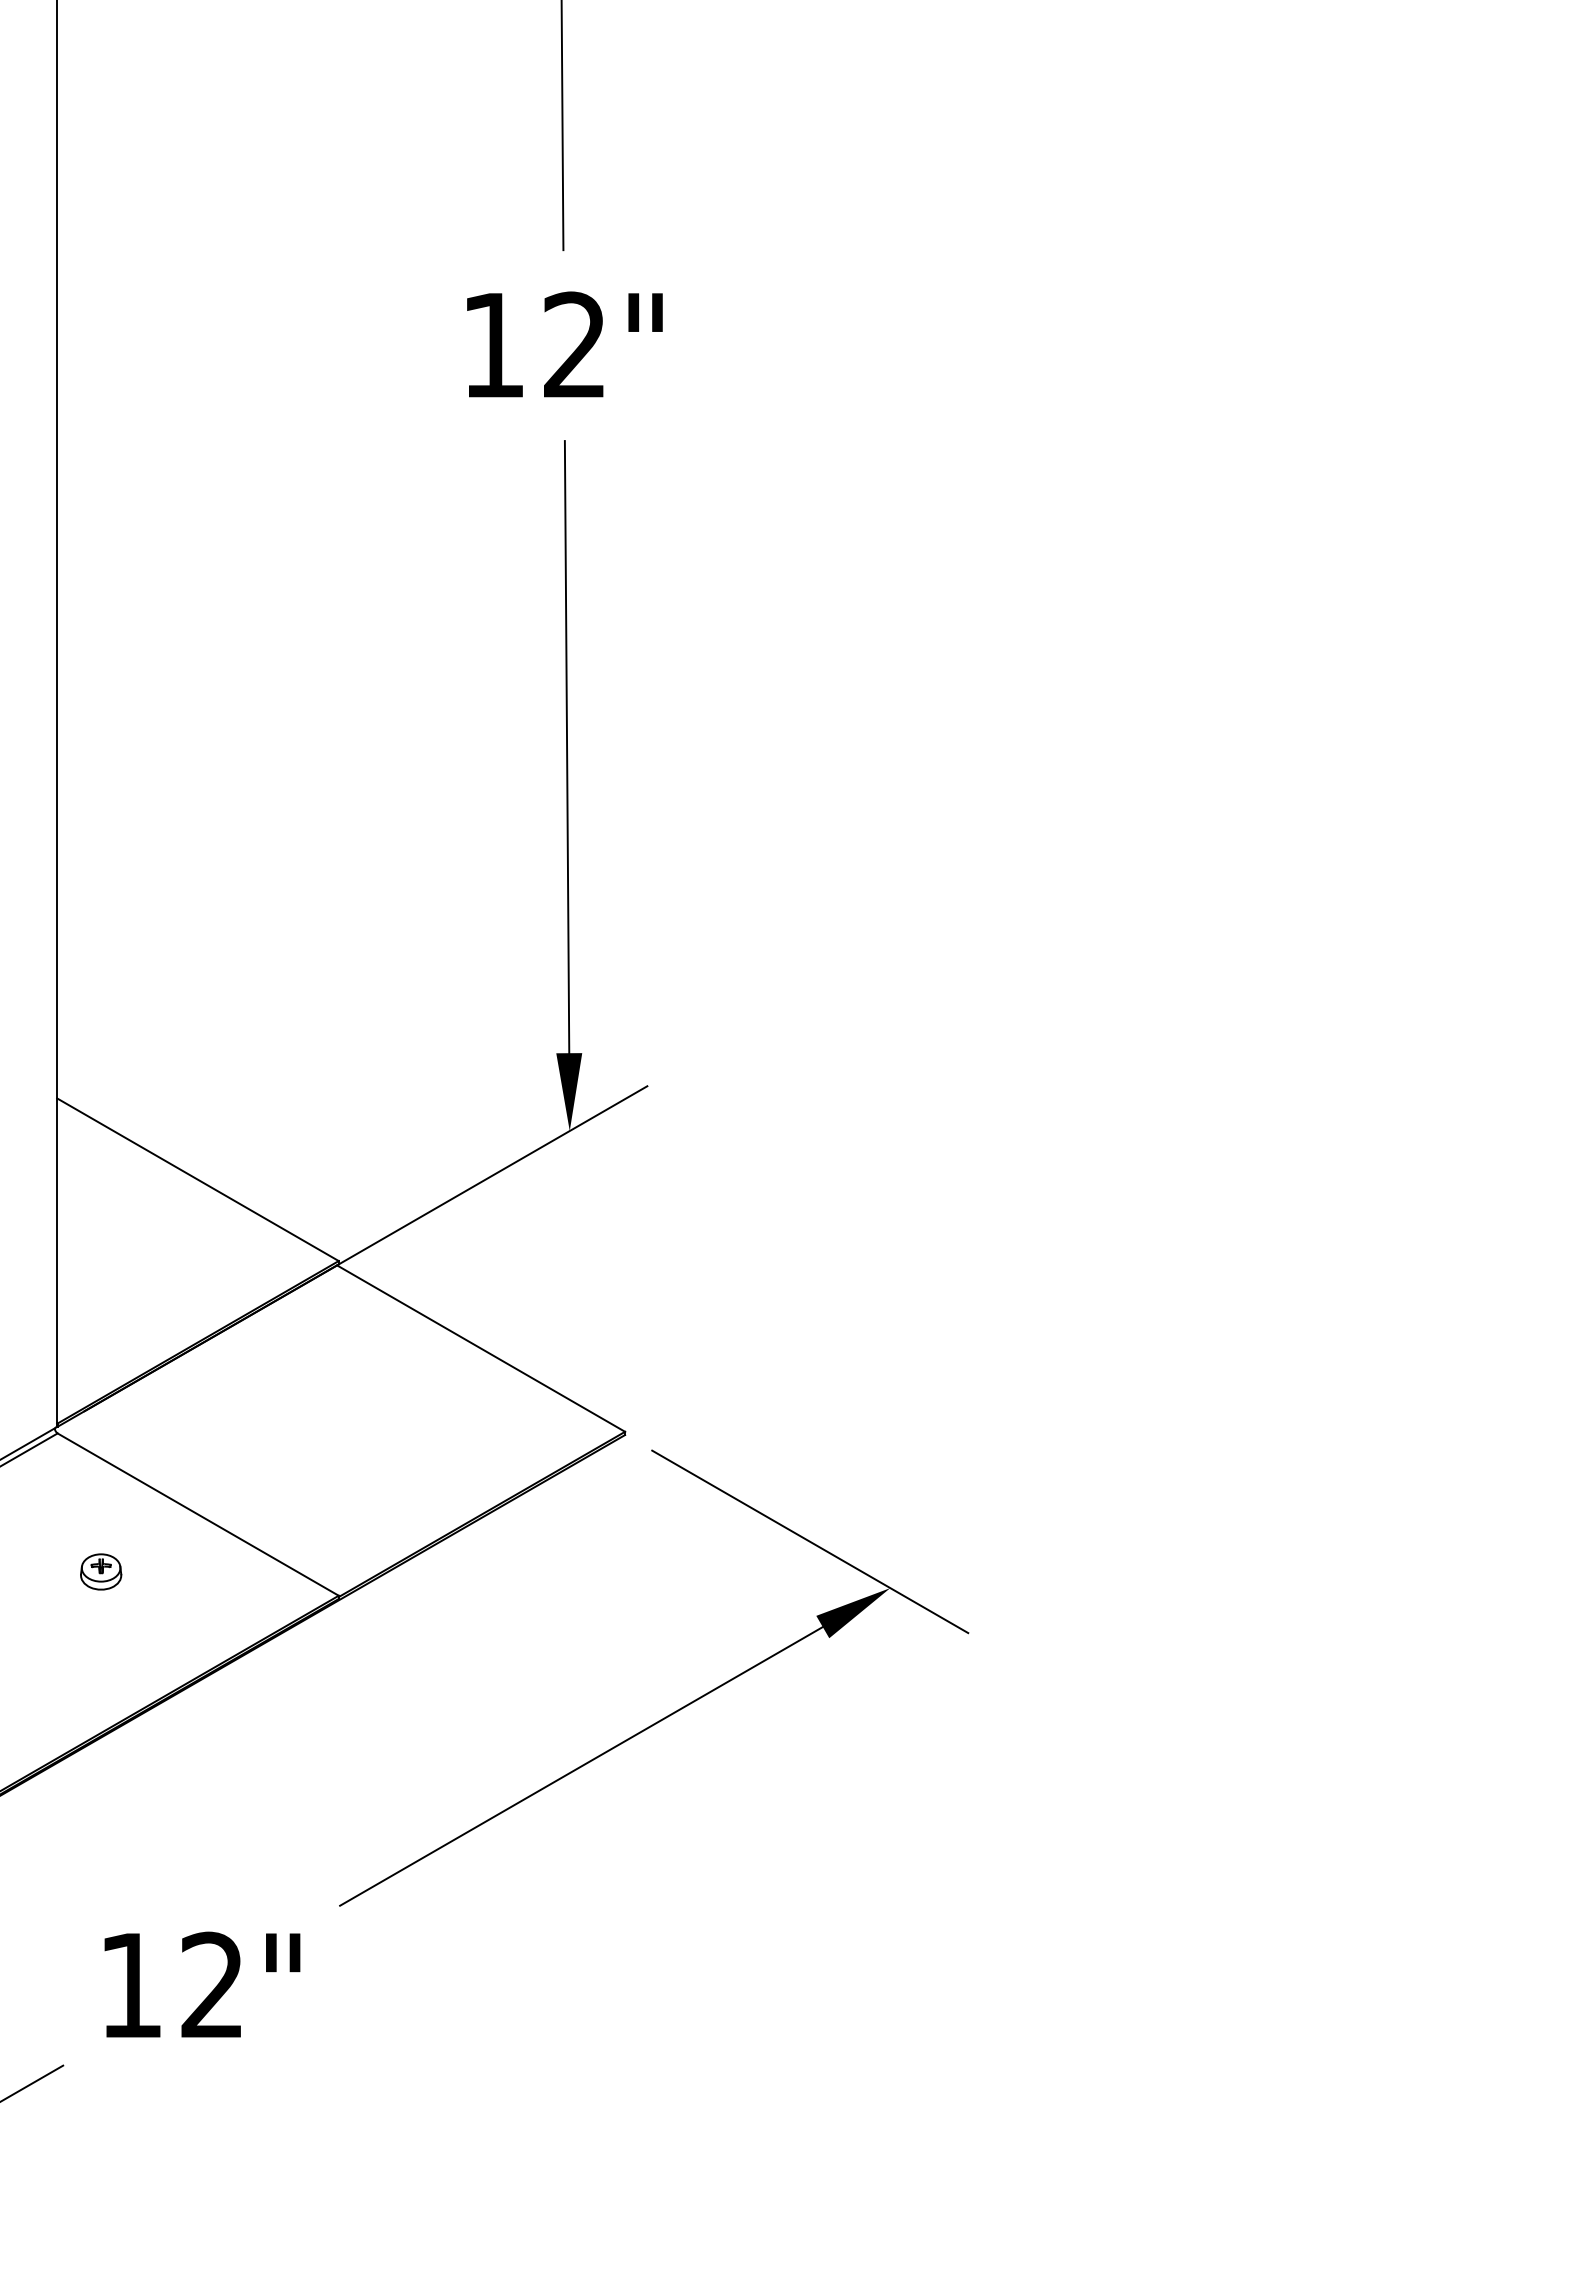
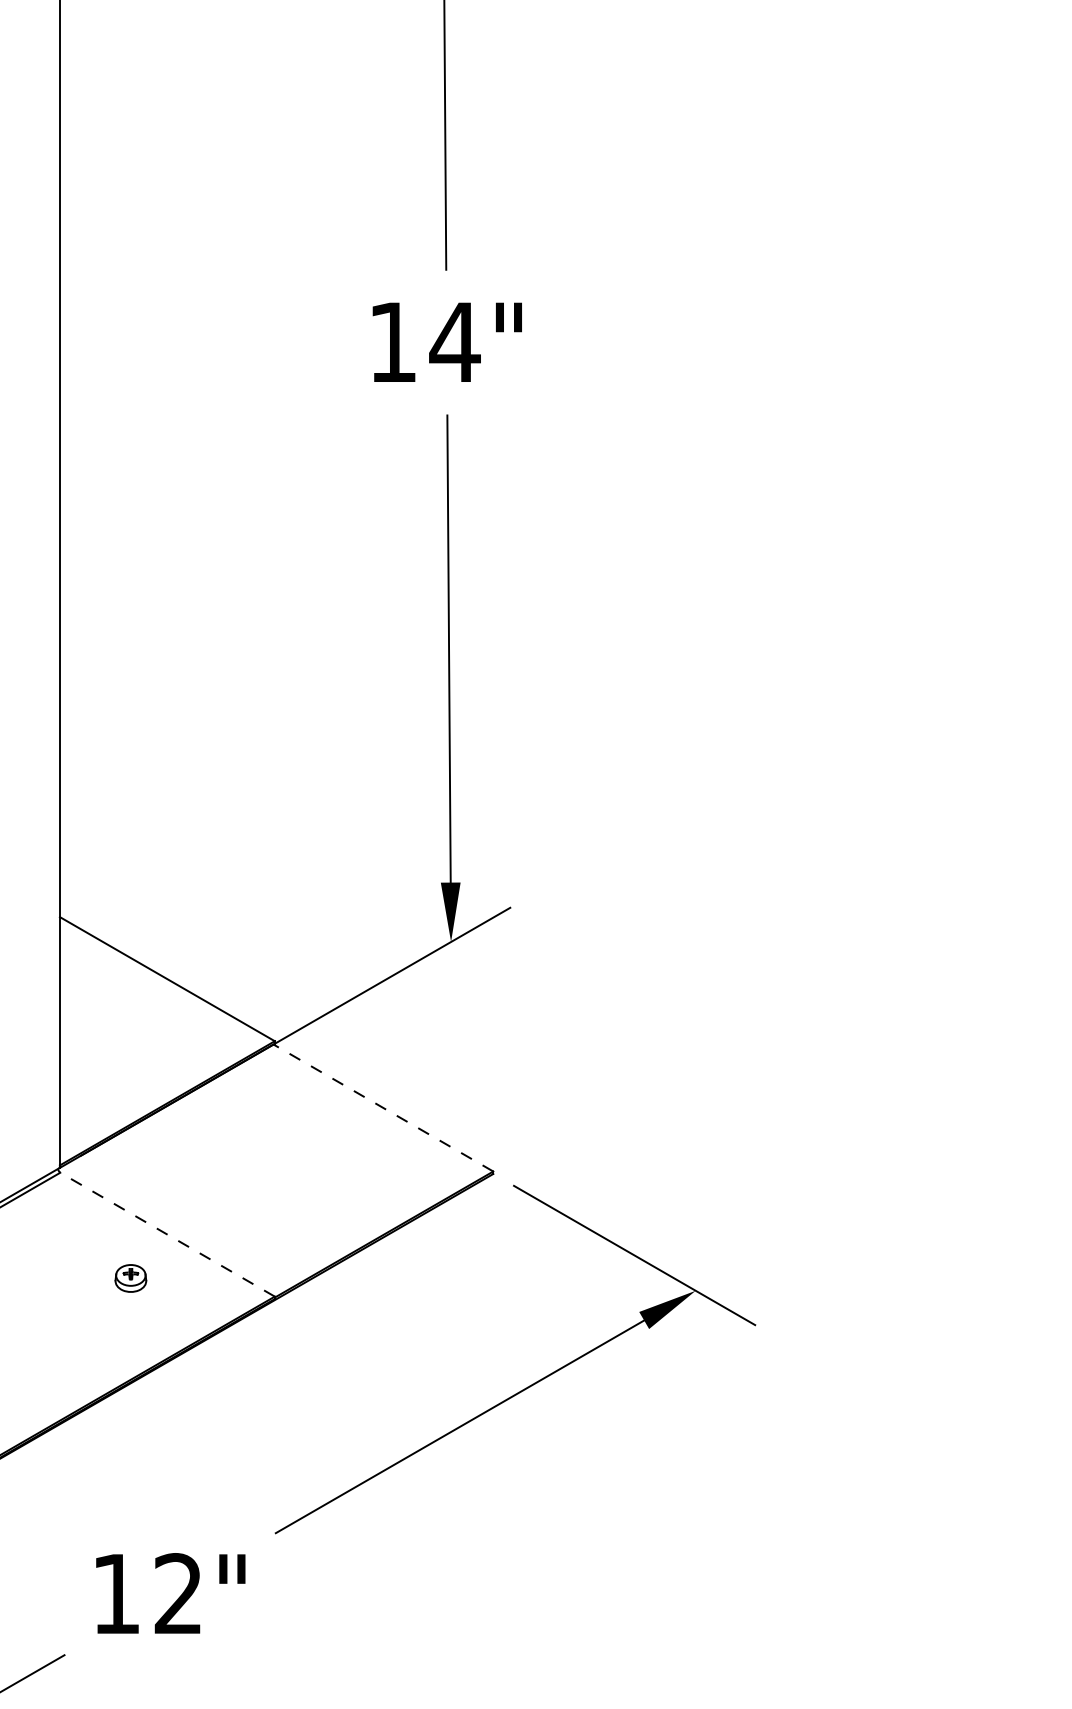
text: (574, 344) -> (454, 341), 12" -> 14"
line: (480, 1348) -> (382, 1107), solid -> dashed
line: (197, 1514) -> (167, 1234), solid -> dashed
part: (101, 1571) -> (131, 1278), moved

